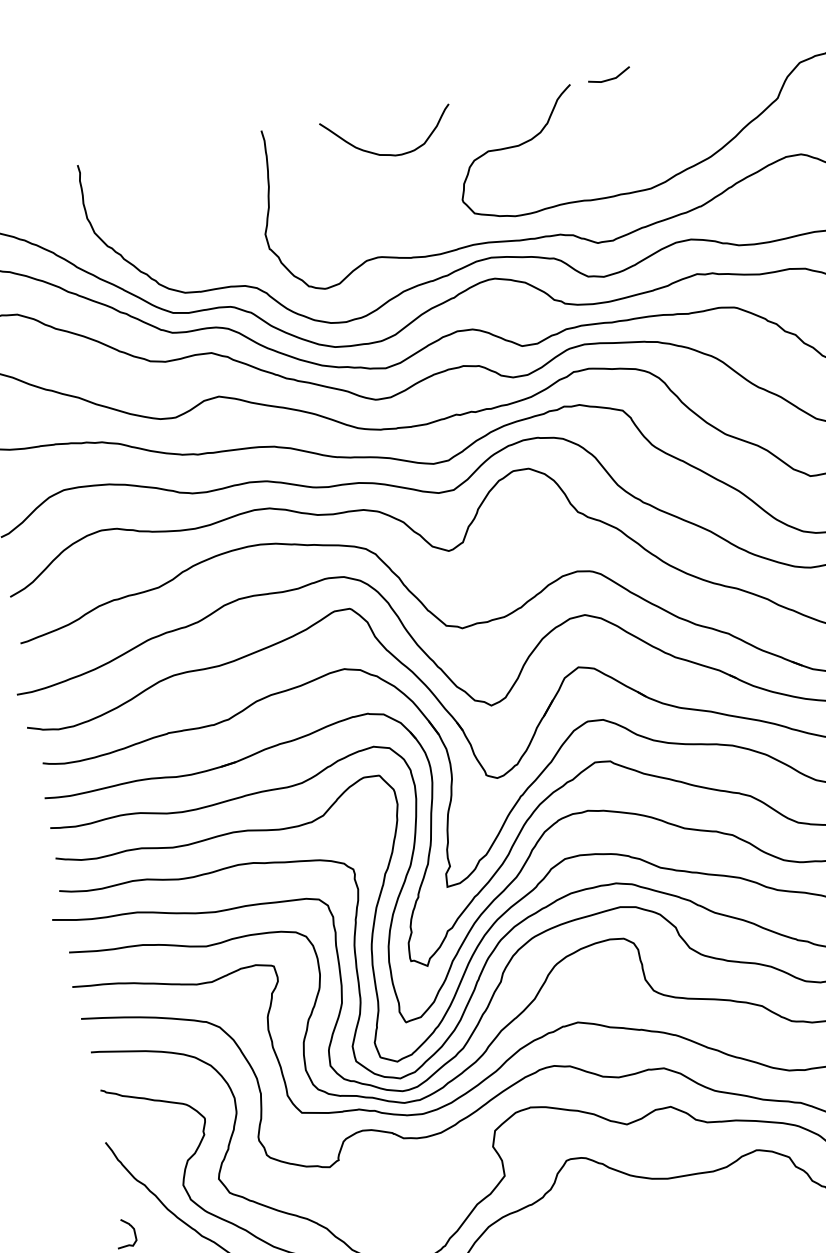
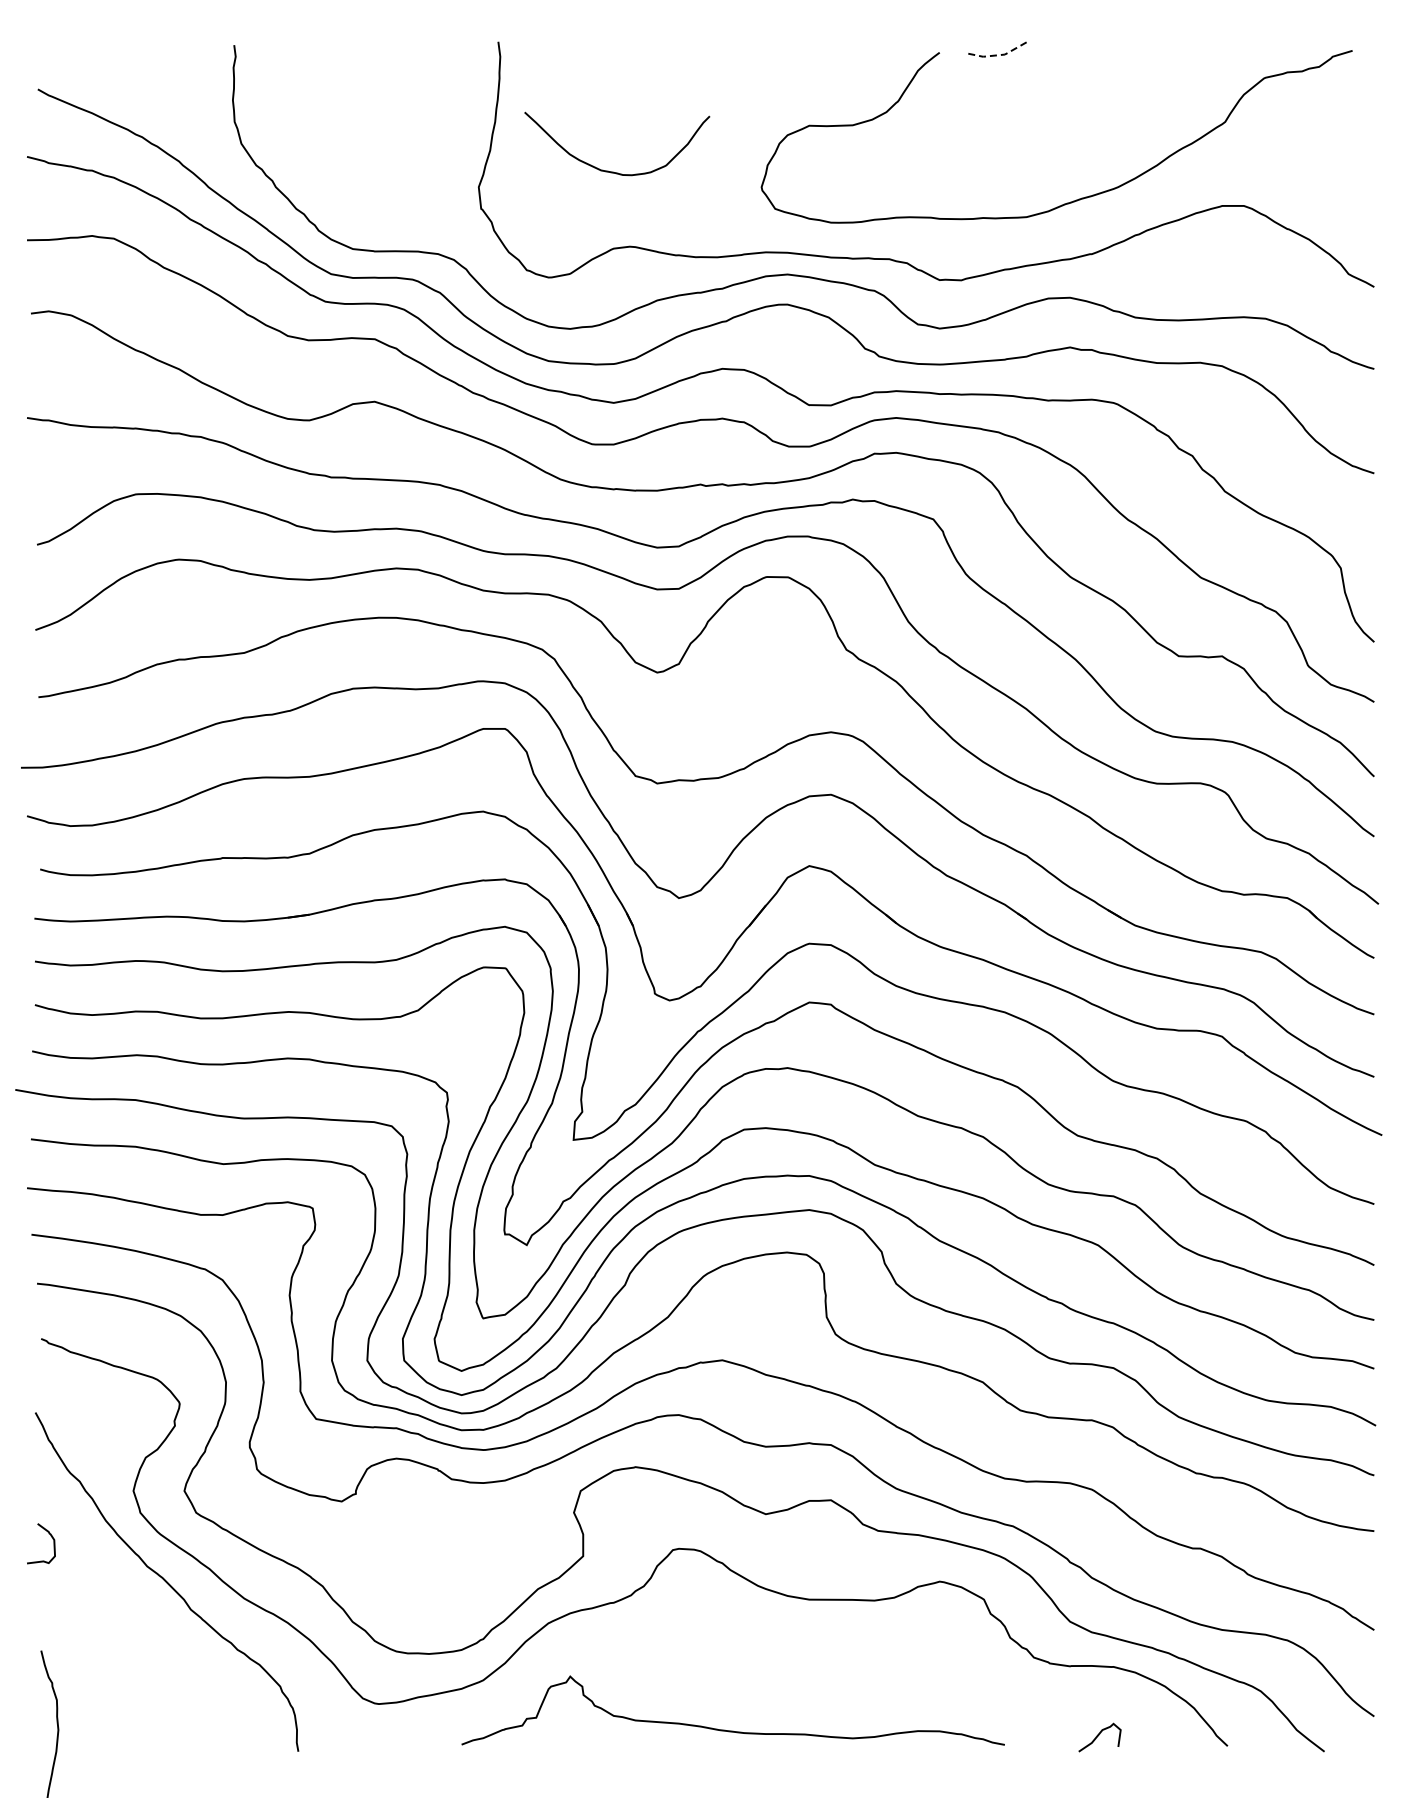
line: (610, 79) -> (997, 55), solid -> dashed
curve: (388, 154) -> (613, 171), moved

